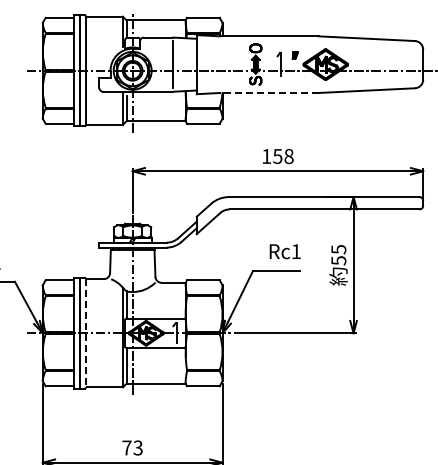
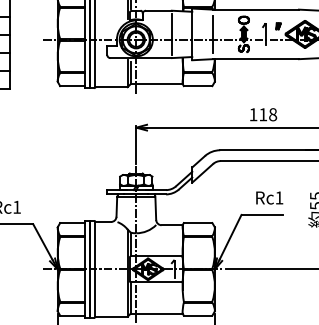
line: (220, 64) -> (213, 34), added
line: (268, 92) -> (255, 58), dashed -> solid
text: (277, 156) -> (262, 114), 158 -> 118
line: (85, 333) -> (95, 269), dashed -> solid

